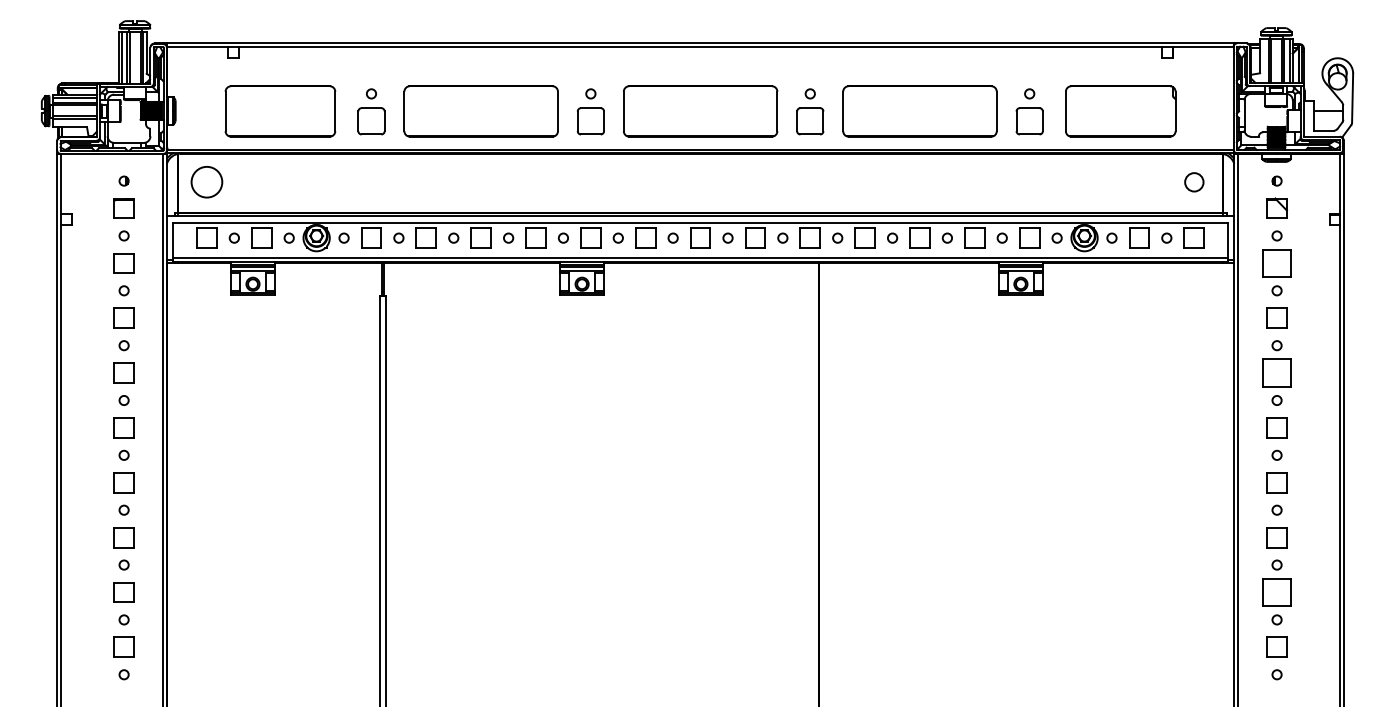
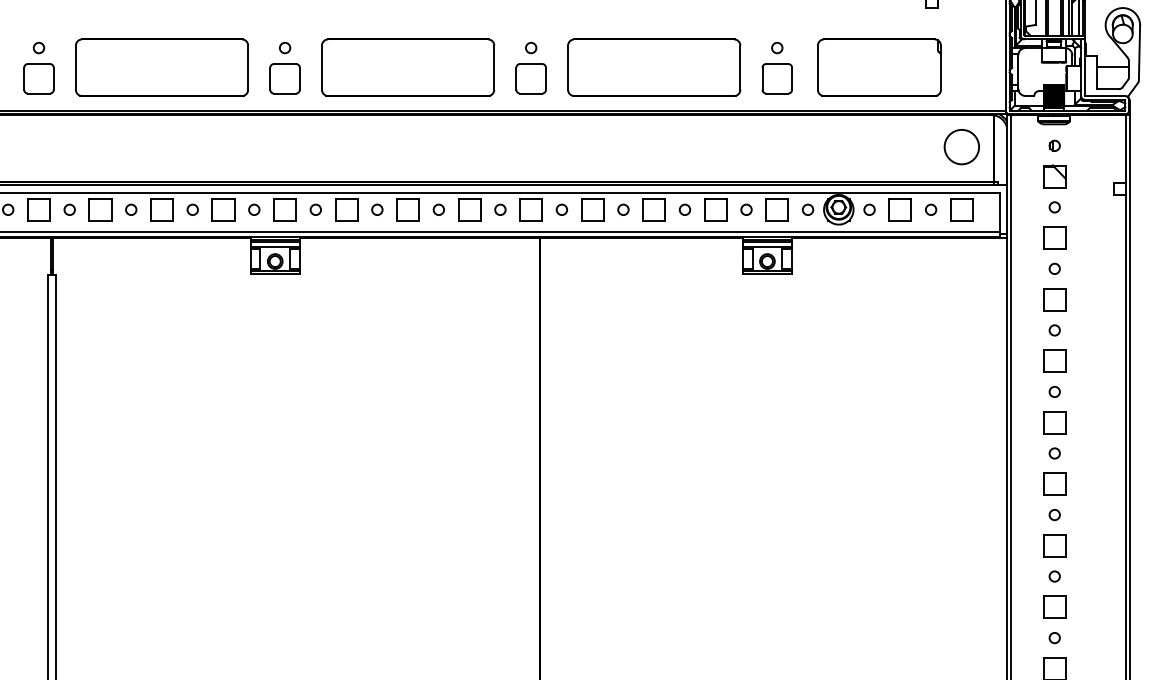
circle: (1194, 182) -> (962, 147), size x1.67
part: (1276, 263) -> (1054, 238), size x0.71
part: (1276, 372) -> (1054, 360), size x0.71
part: (1276, 592) -> (1054, 607), size x0.71

